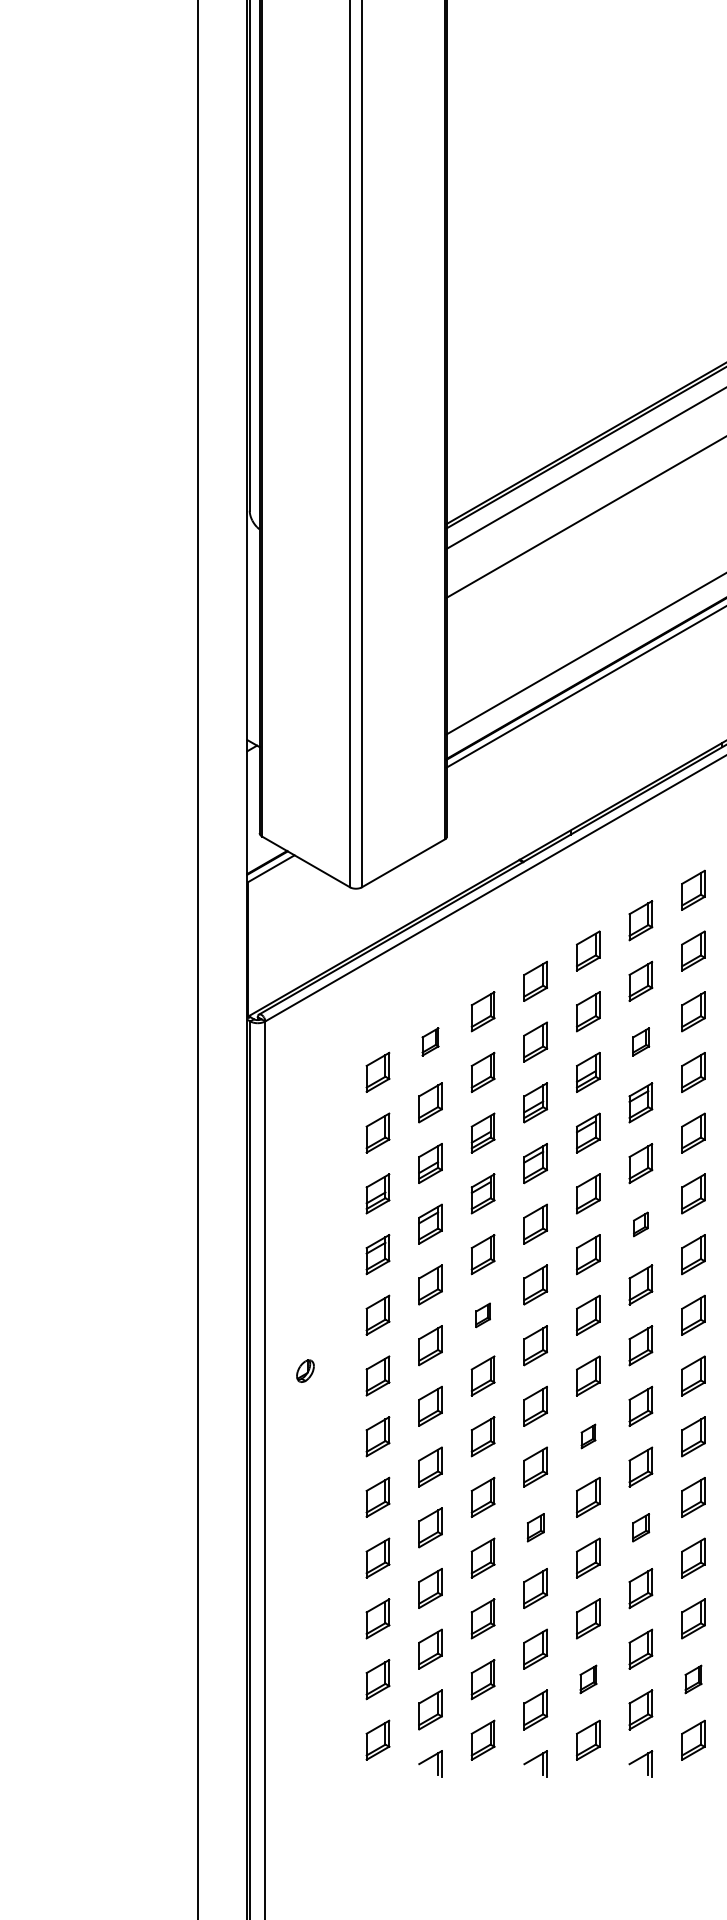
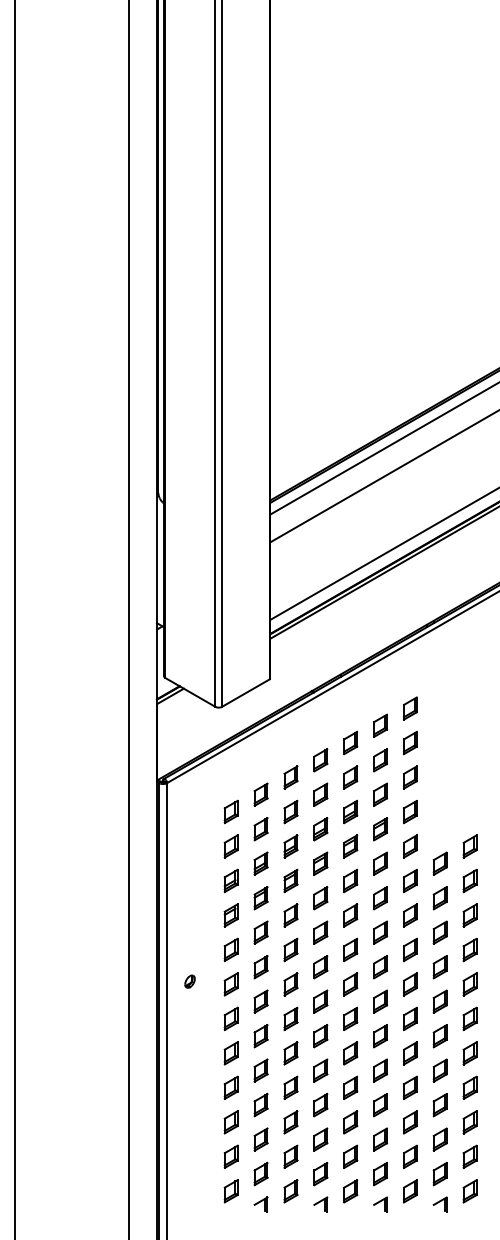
part: (429, 1041) -> (260, 794), size x1.43
part: (640, 1041) -> (380, 794), size x1.43
part: (640, 1224) -> (380, 898), size x1.67
part: (482, 1314) -> (290, 949), size x1.67
part: (587, 1436) -> (350, 1018), size x1.67
part: (535, 1527) -> (320, 1070), size x1.43
part: (640, 1527) -> (380, 1070), size x1.43
part: (587, 1678) -> (350, 1156), size x1.43
part: (693, 1678) -> (410, 1156), size x1.43

